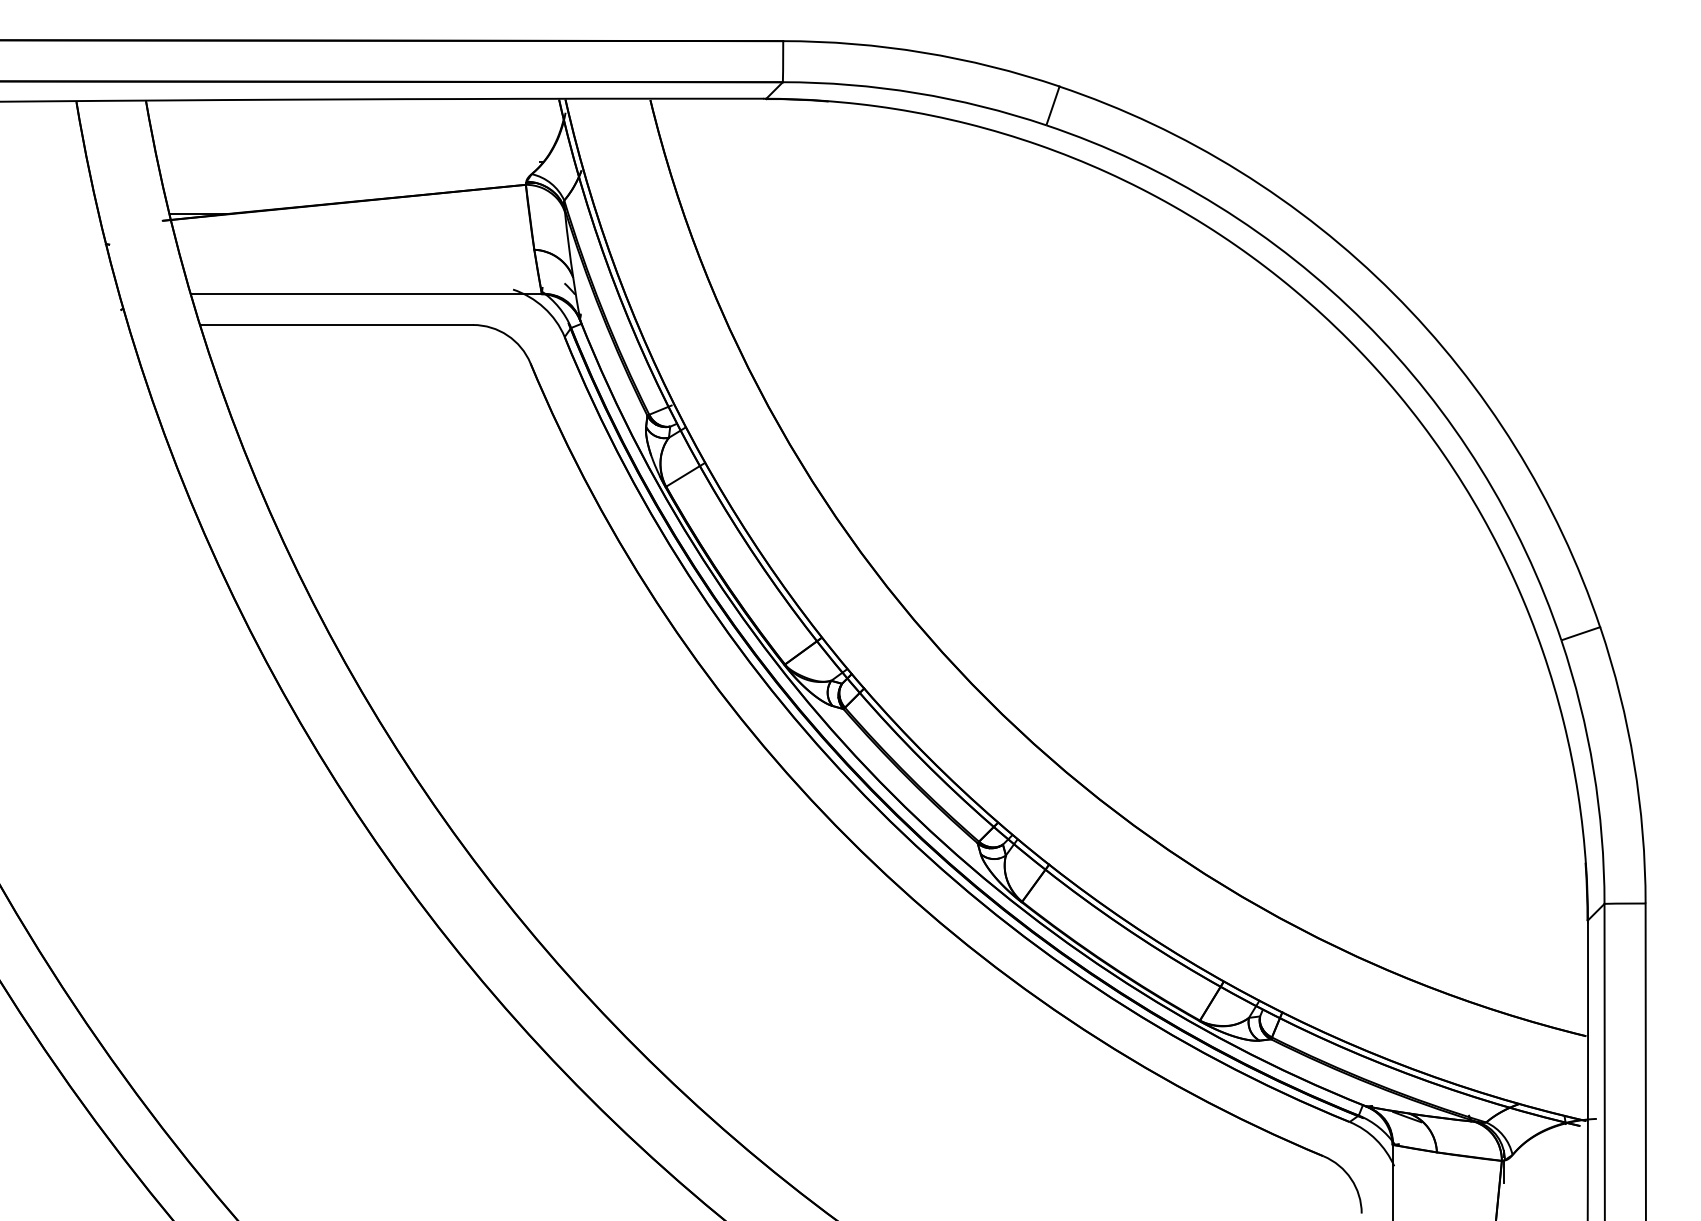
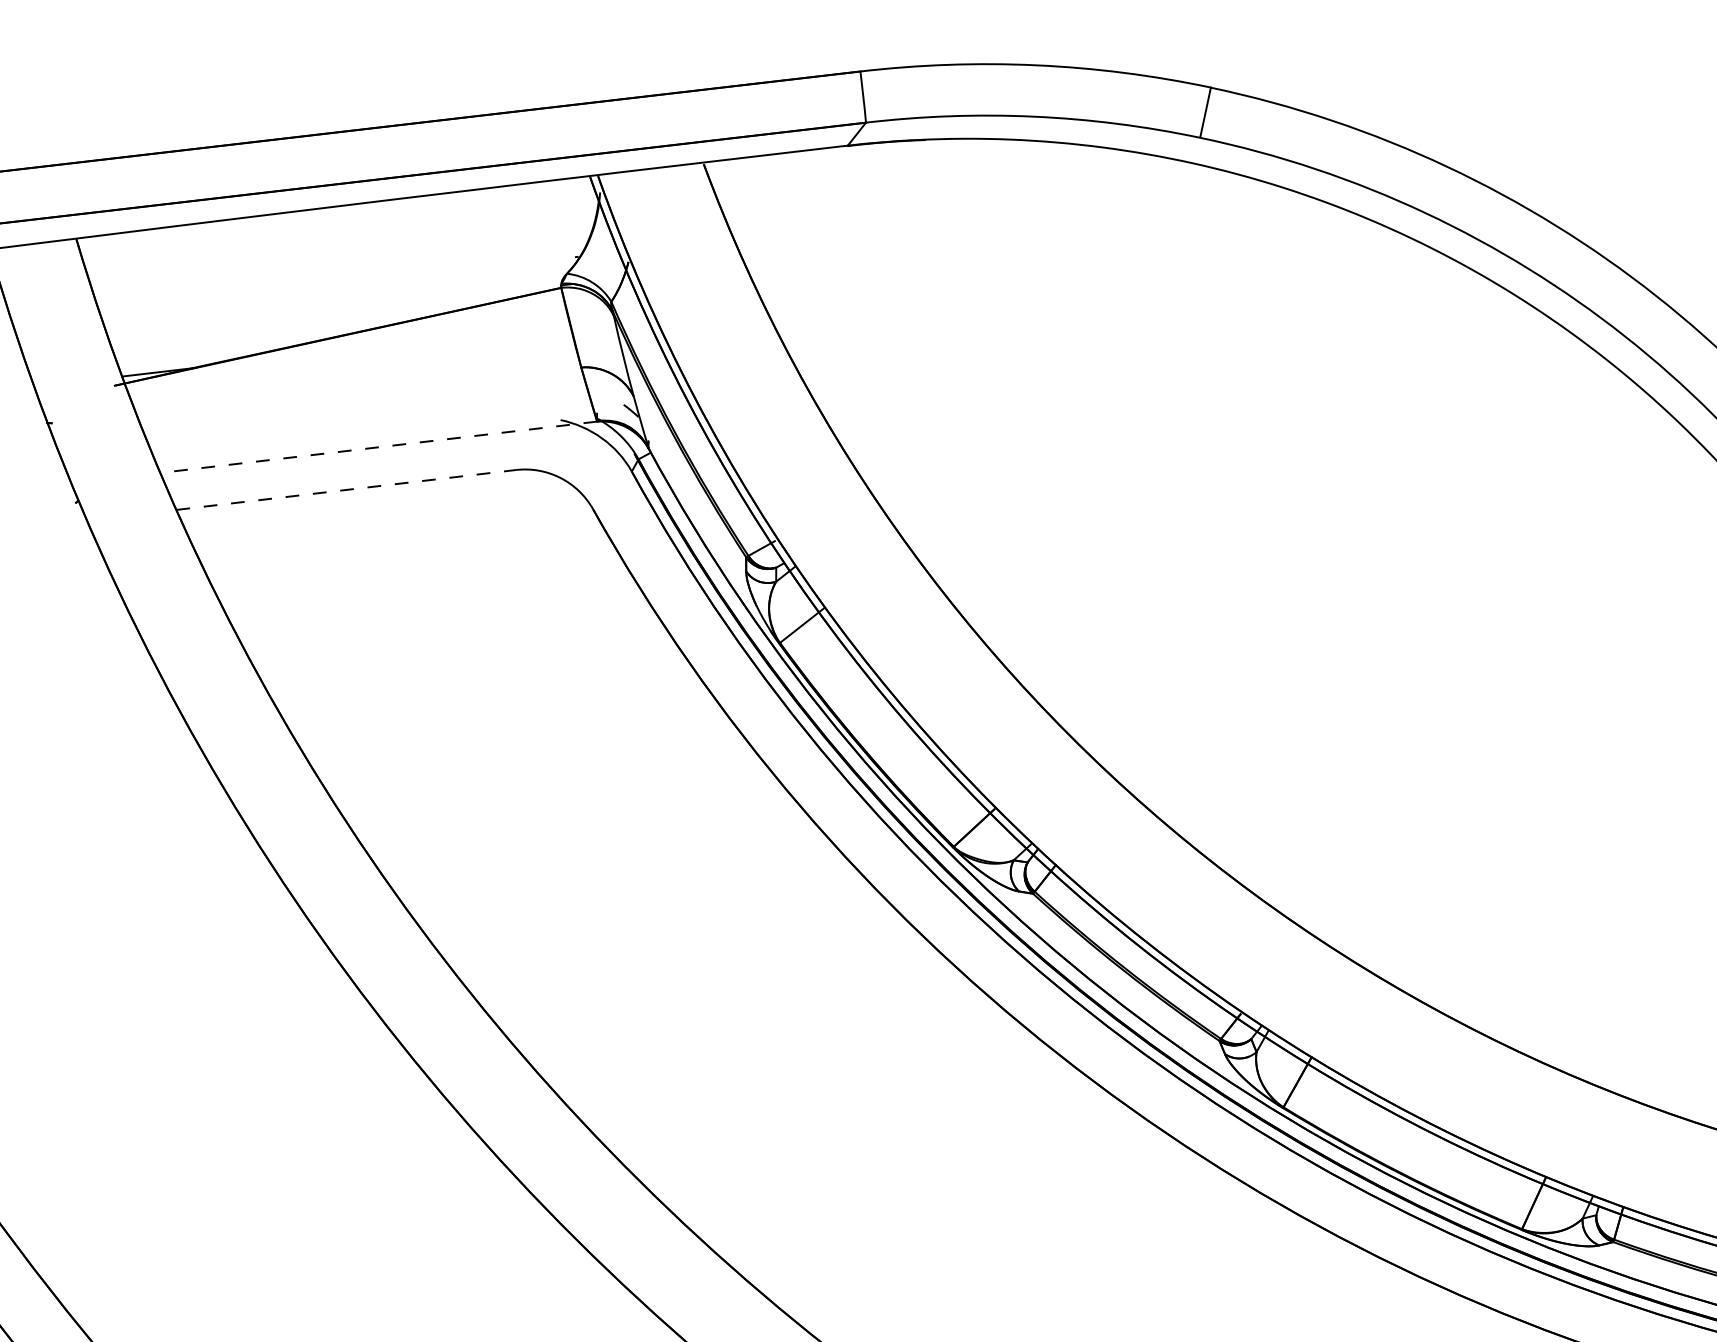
line: (366, 294) -> (379, 447), solid -> dashed
line: (336, 325) -> (346, 490), solid -> dashed

